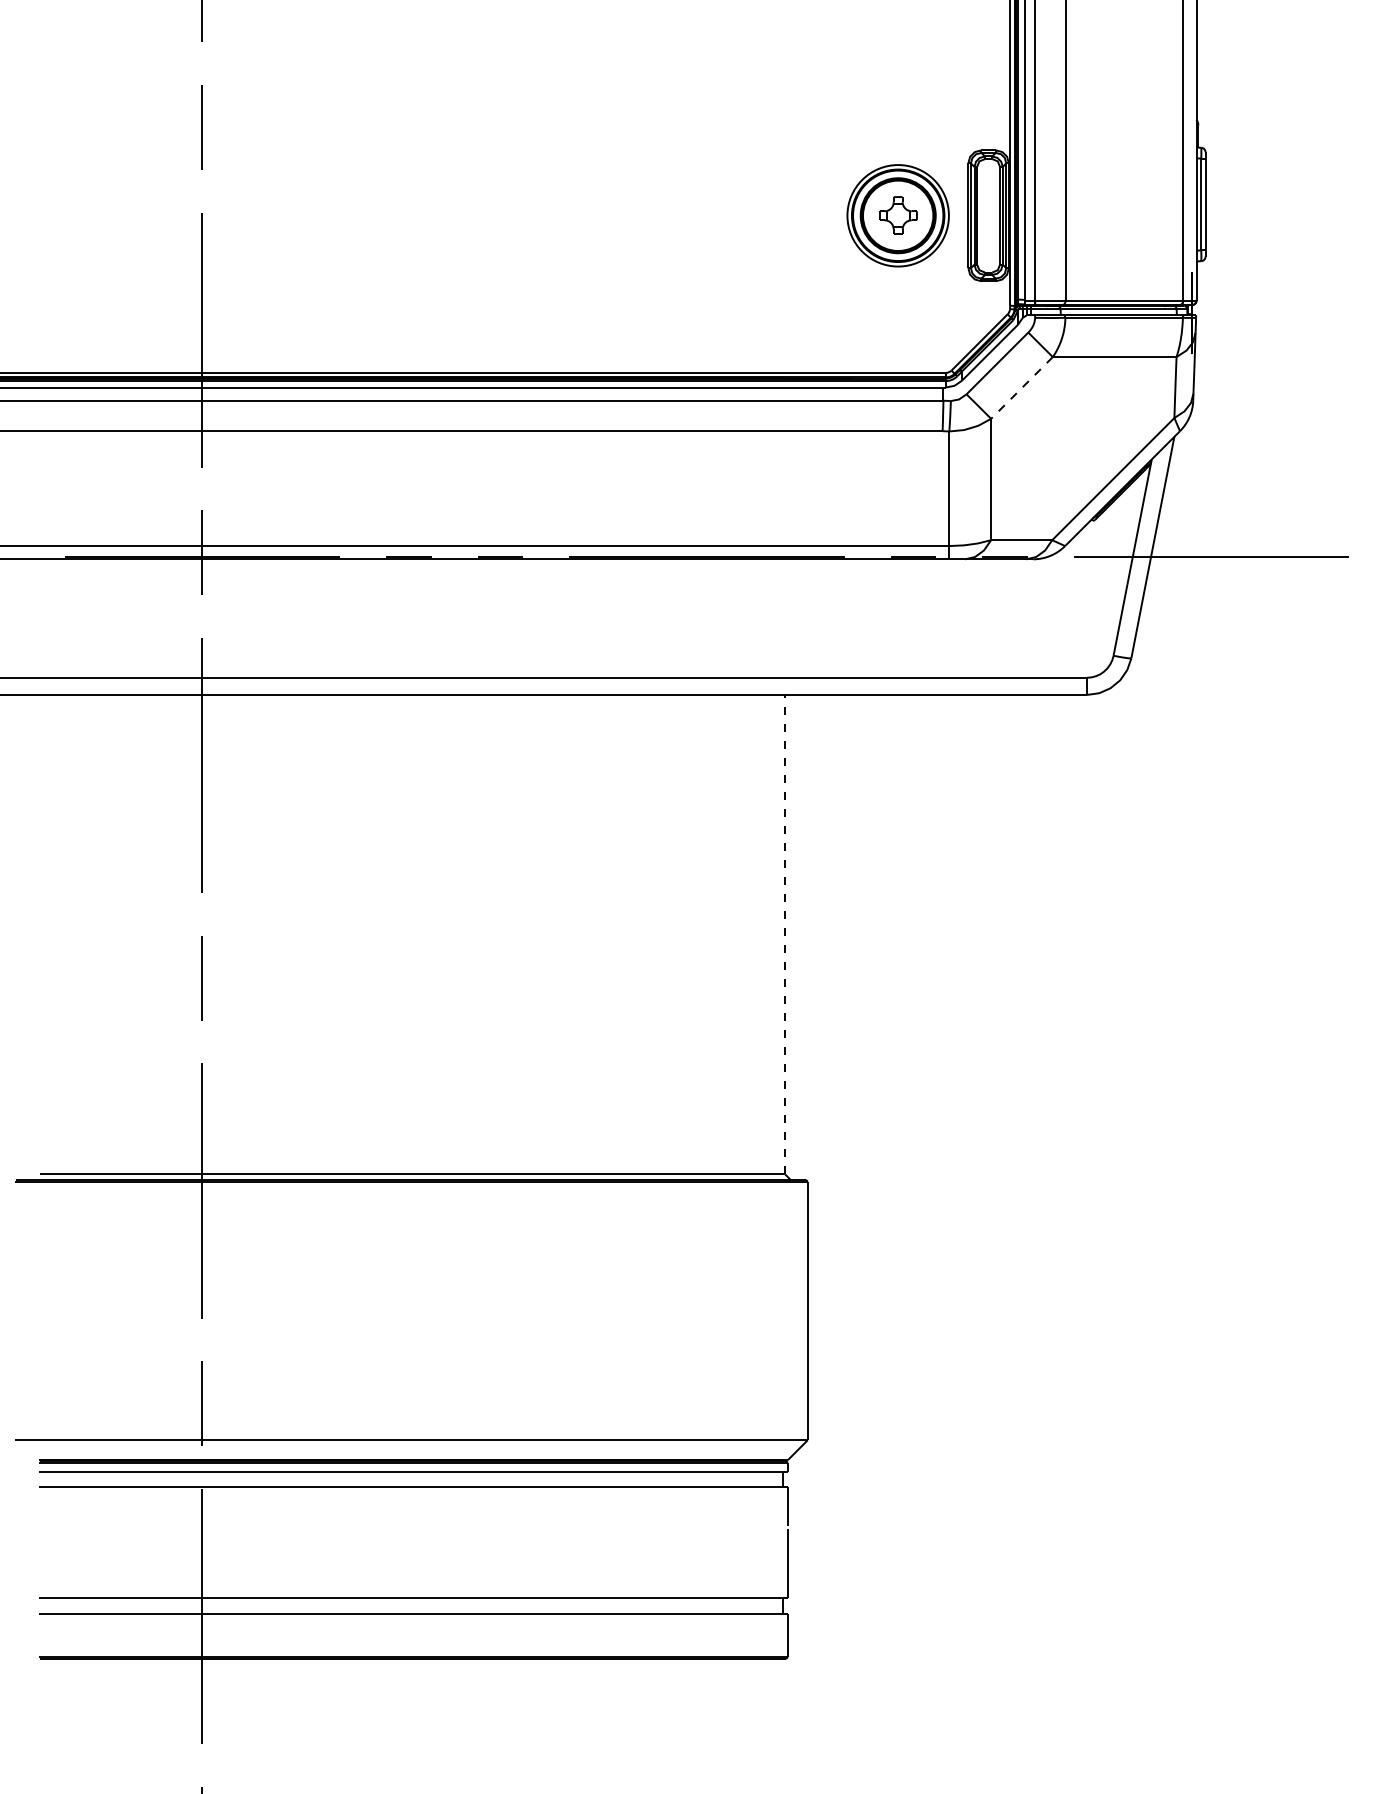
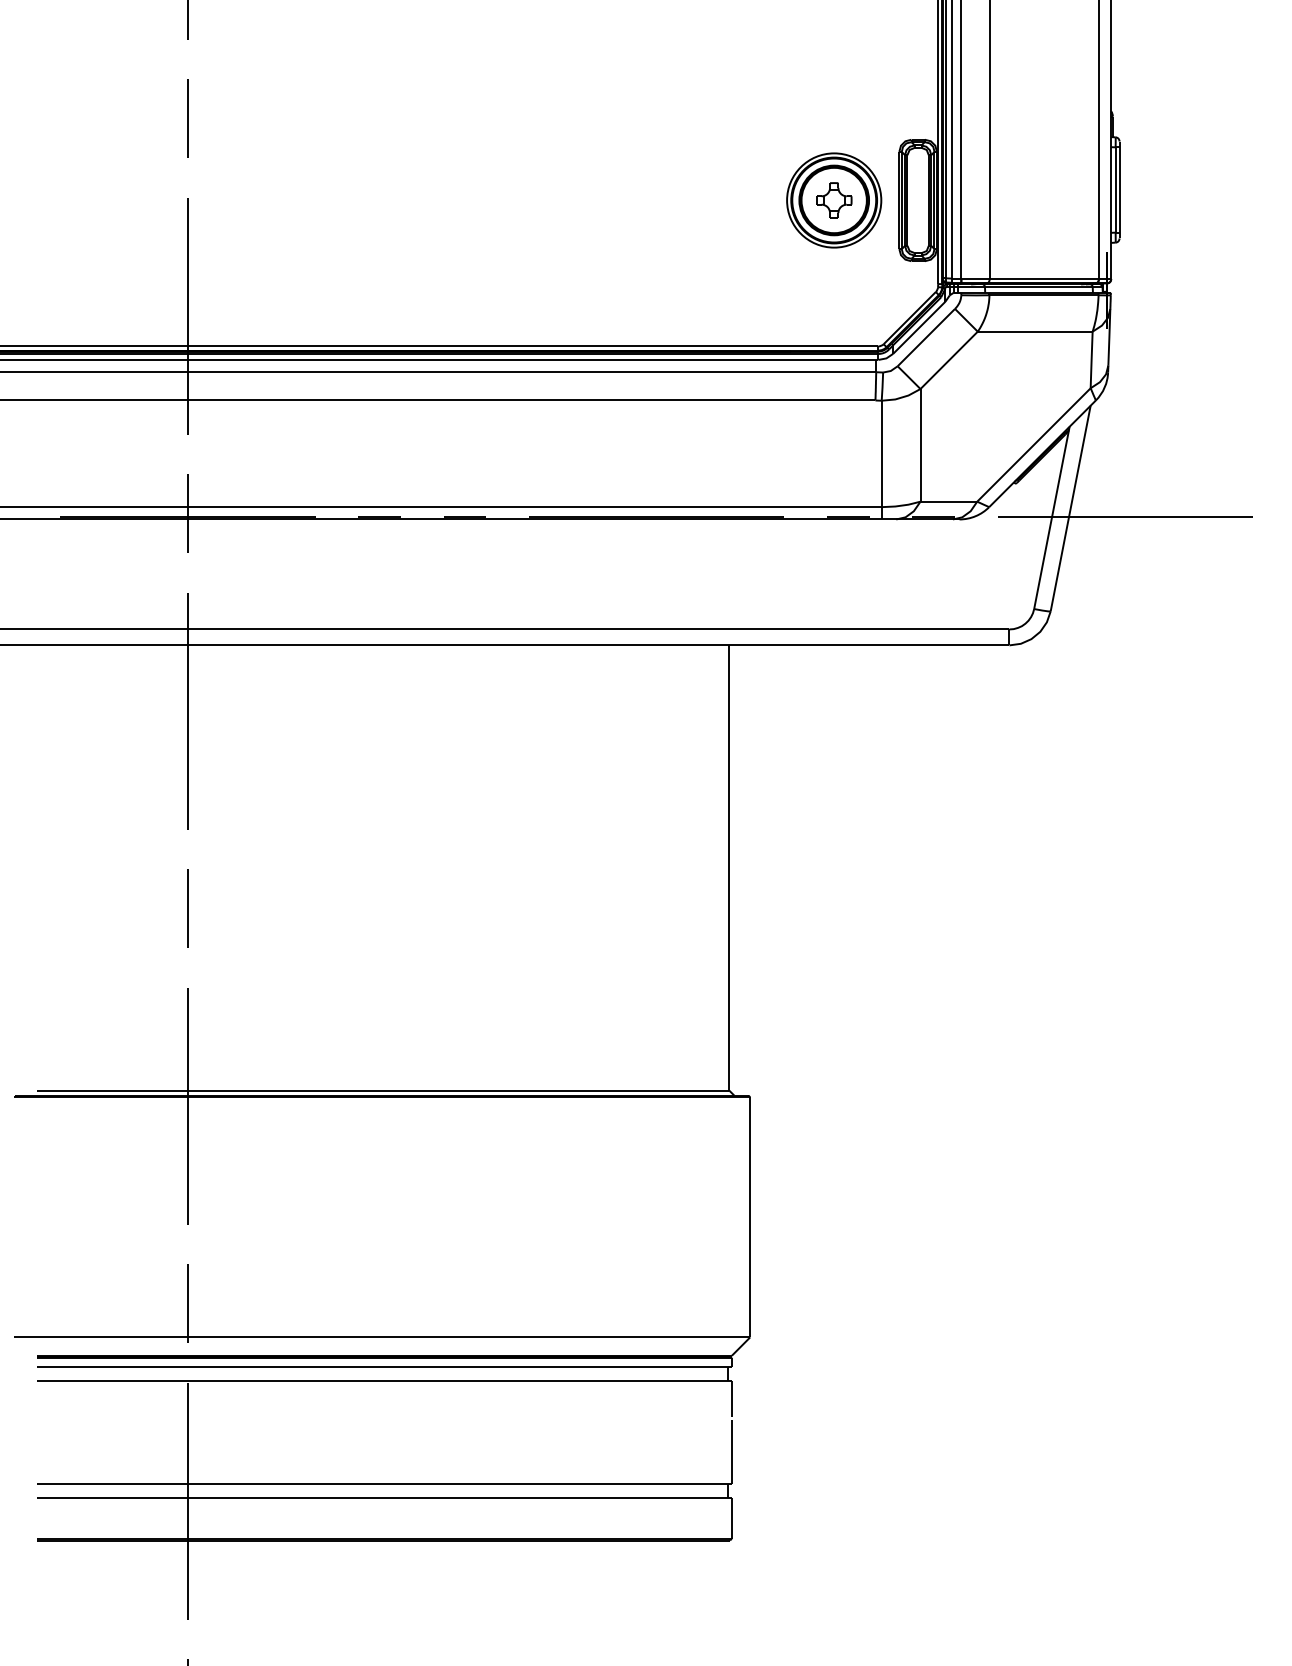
line: (1021, 387) -> (948, 359), dashed -> solid
line: (785, 934) -> (729, 867), dashed -> solid

